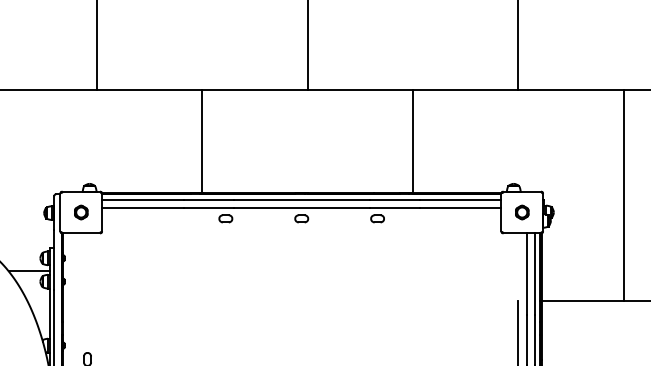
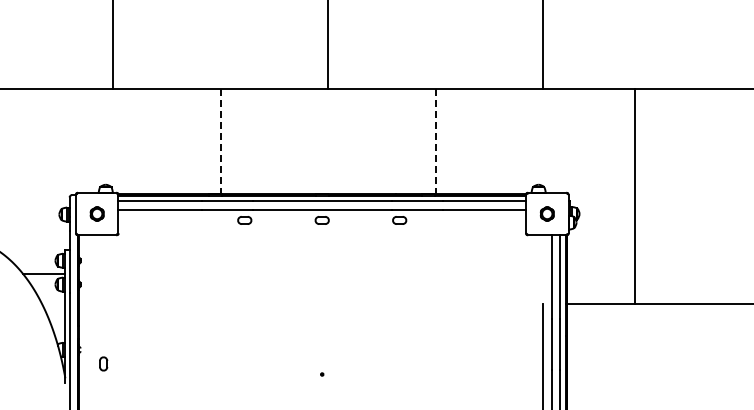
line: (202, 142) -> (220, 142), solid -> dashed
line: (412, 142) -> (435, 142), solid -> dashed
line: (623, 195) -> (634, 196), moved

